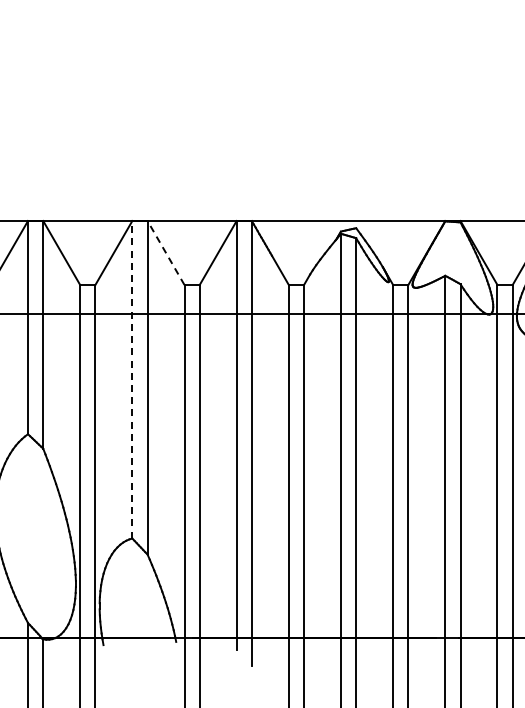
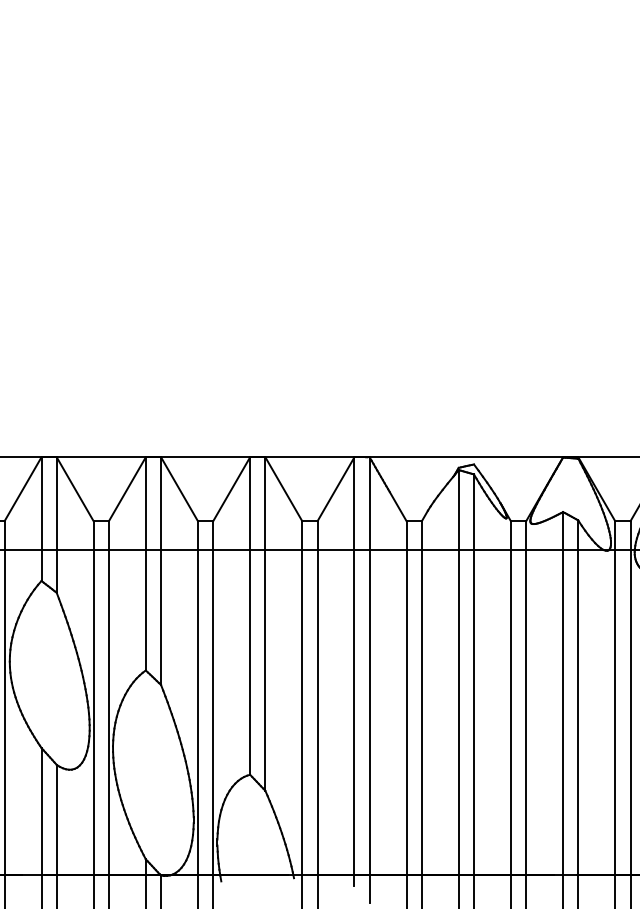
line: (165, 253) -> (283, 489), dashed -> solid
line: (132, 380) -> (250, 616), dashed -> solid

